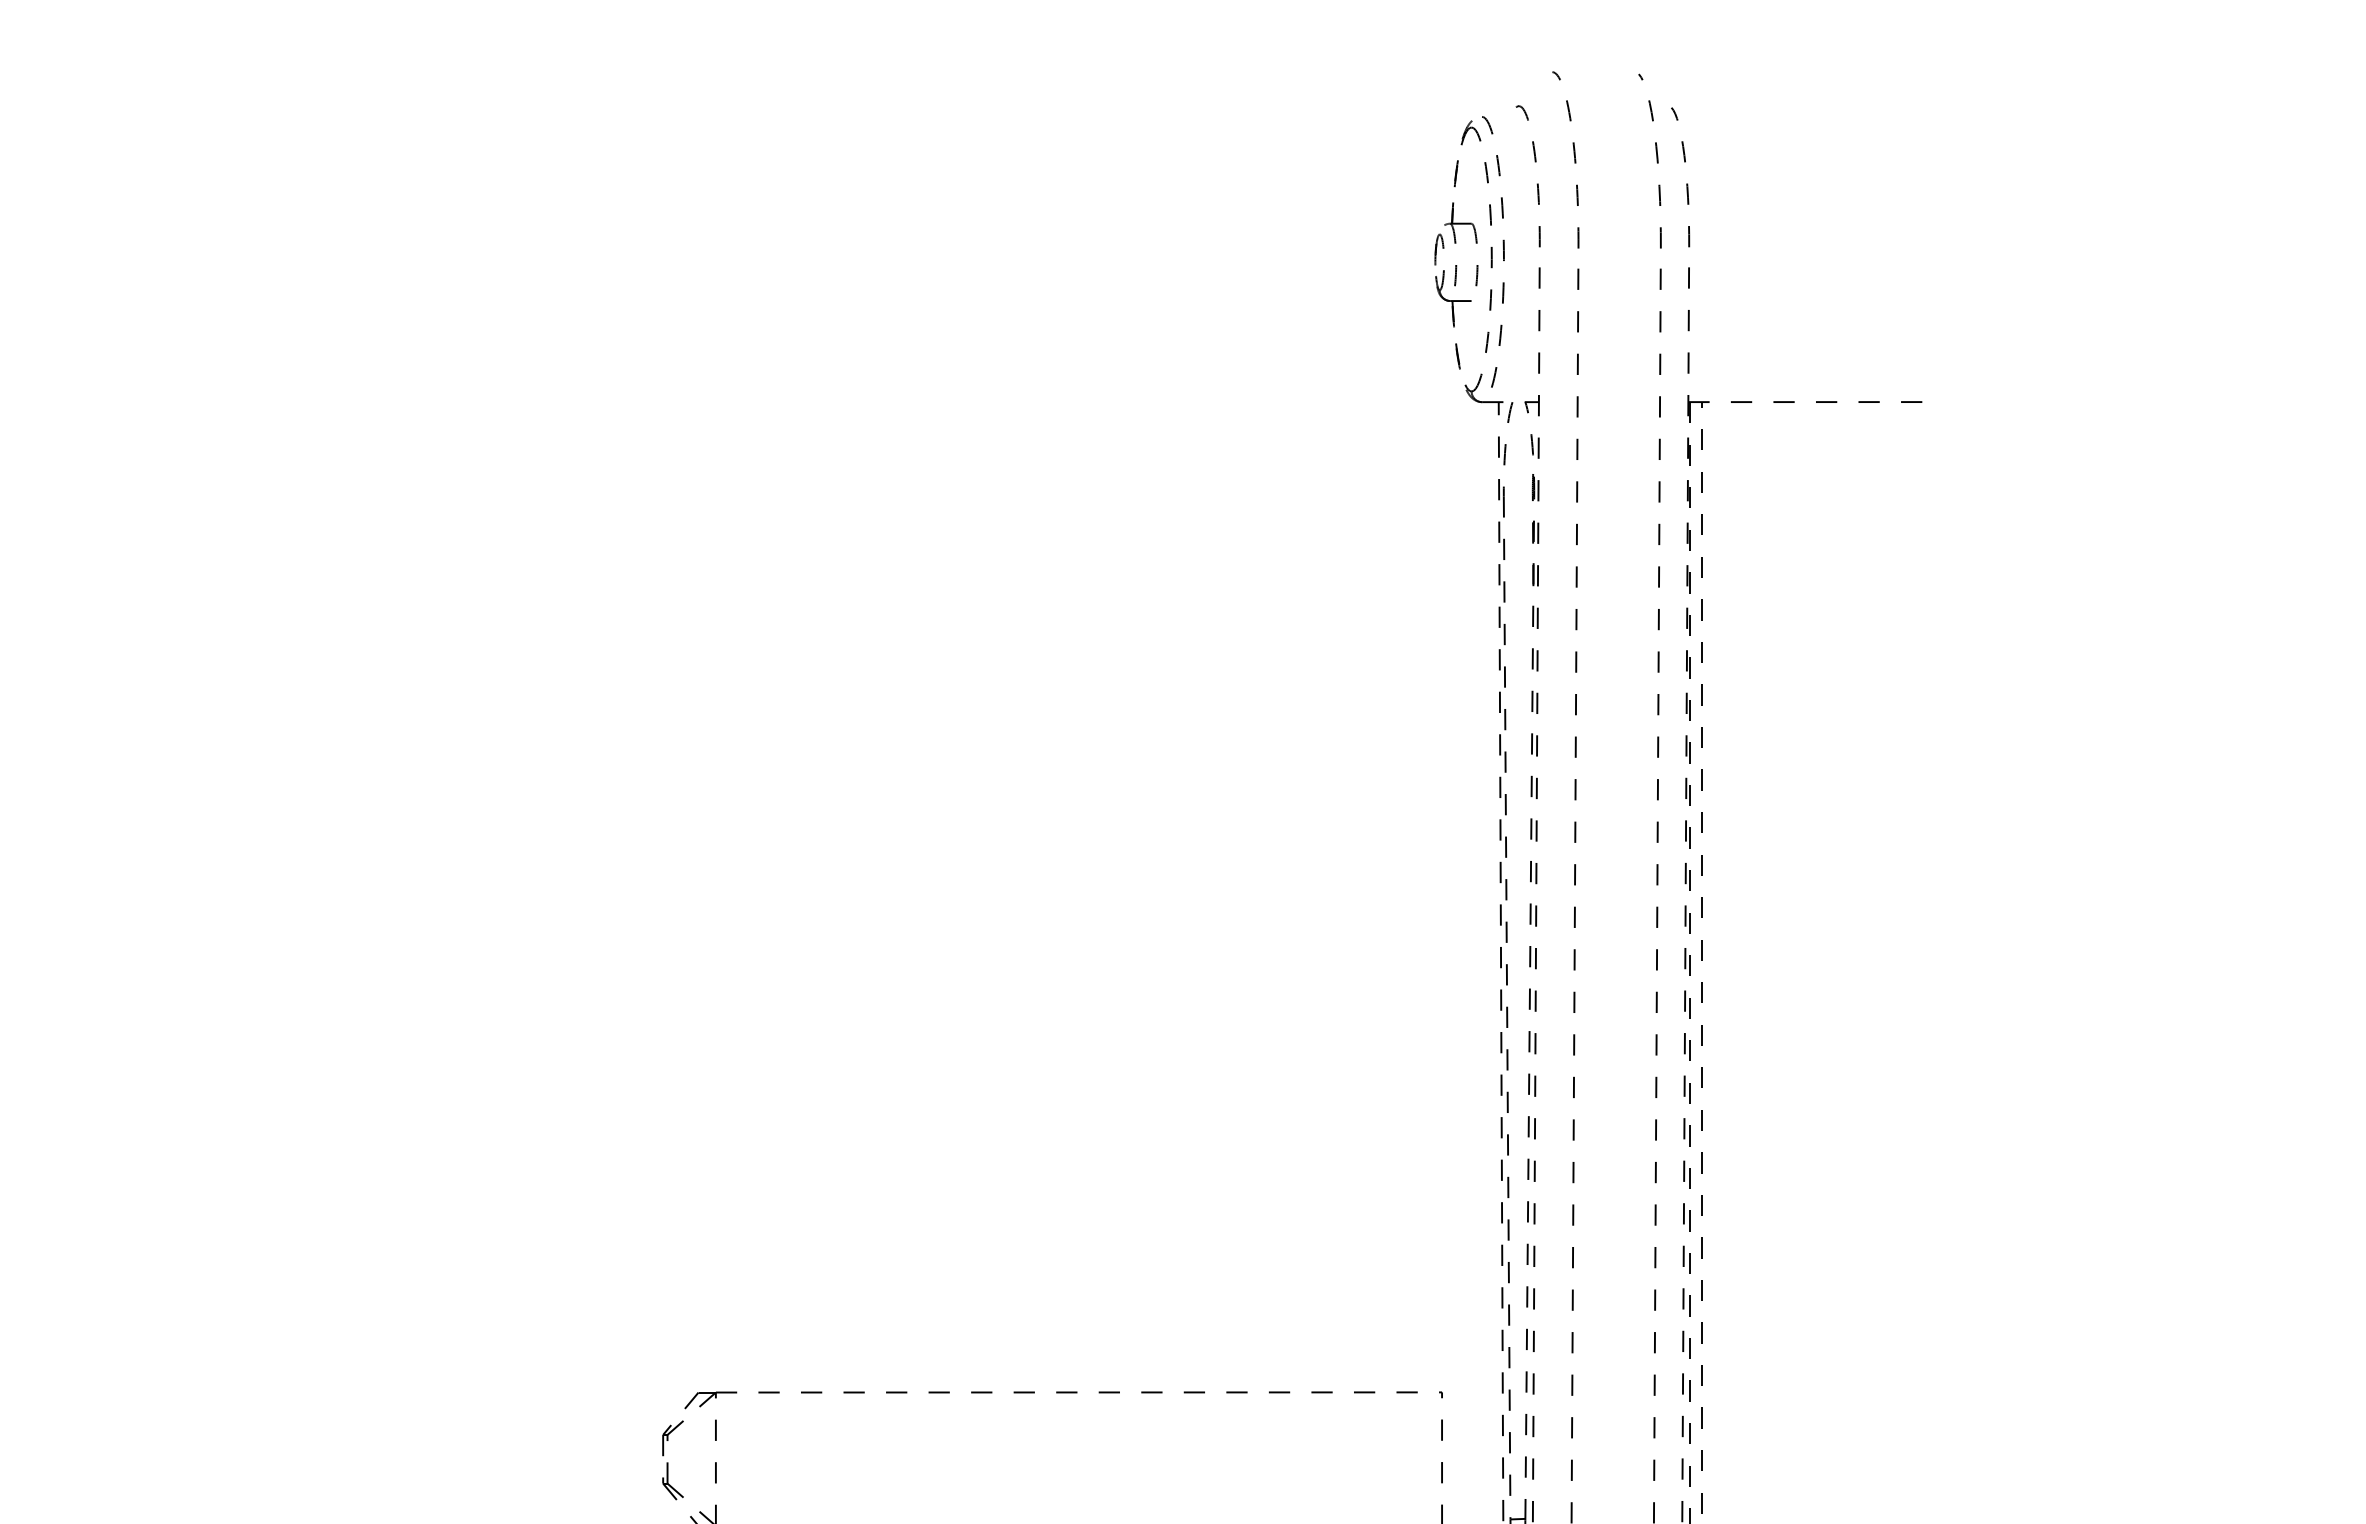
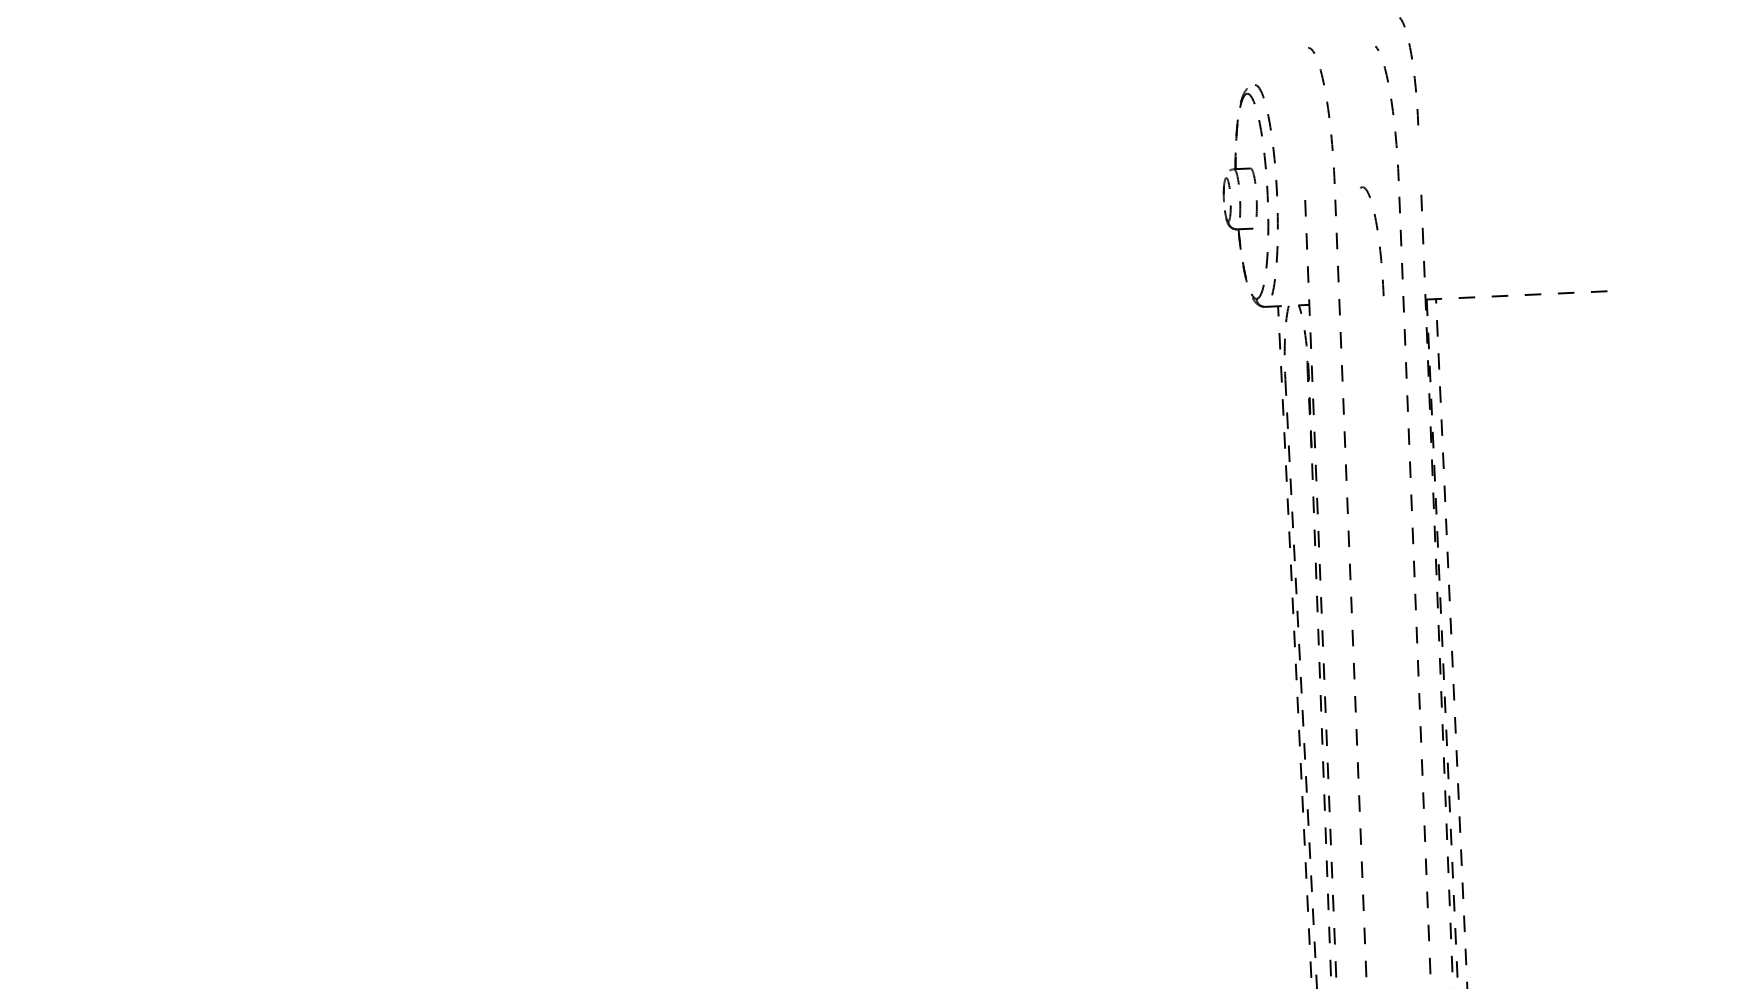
curve: (1686, 183) -> (1413, 75), moved
curve: (1536, 184) -> (1378, 247), moved

